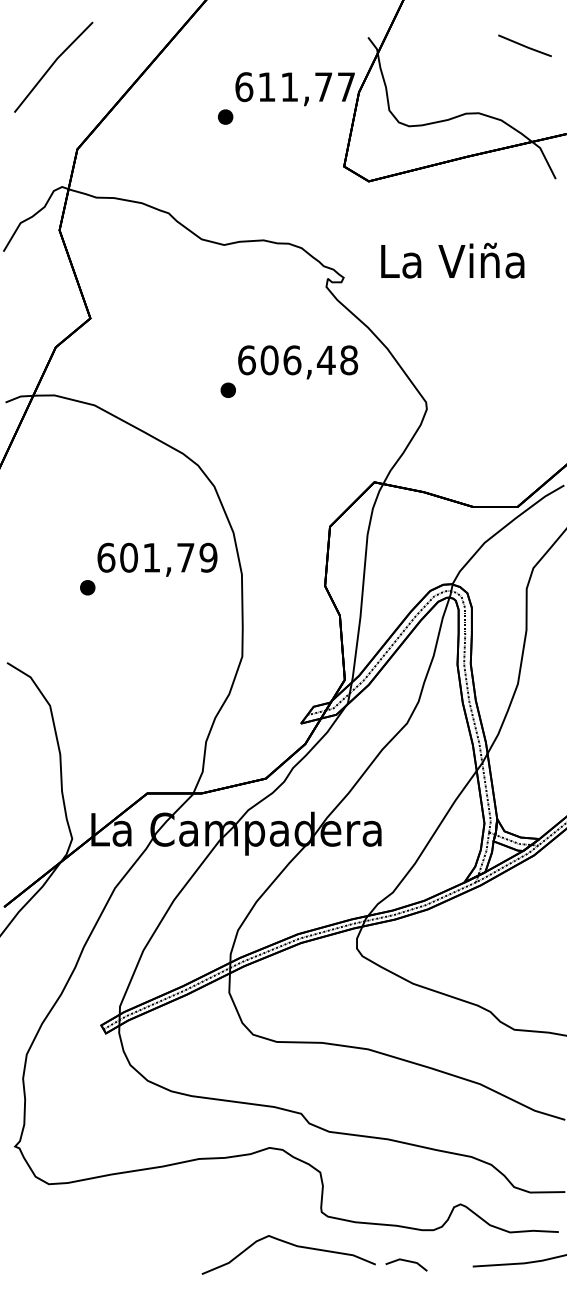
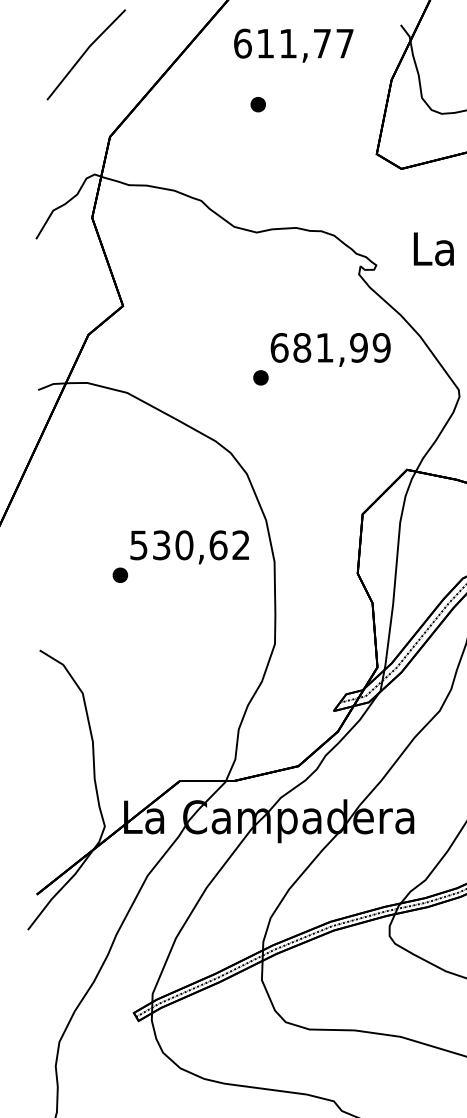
text: (294, 89) -> (293, 46), moved
text: (309, 360) -> (342, 348), 606,48 -> 681,99
text: (157, 557) -> (190, 545), 601,79 -> 530,62

